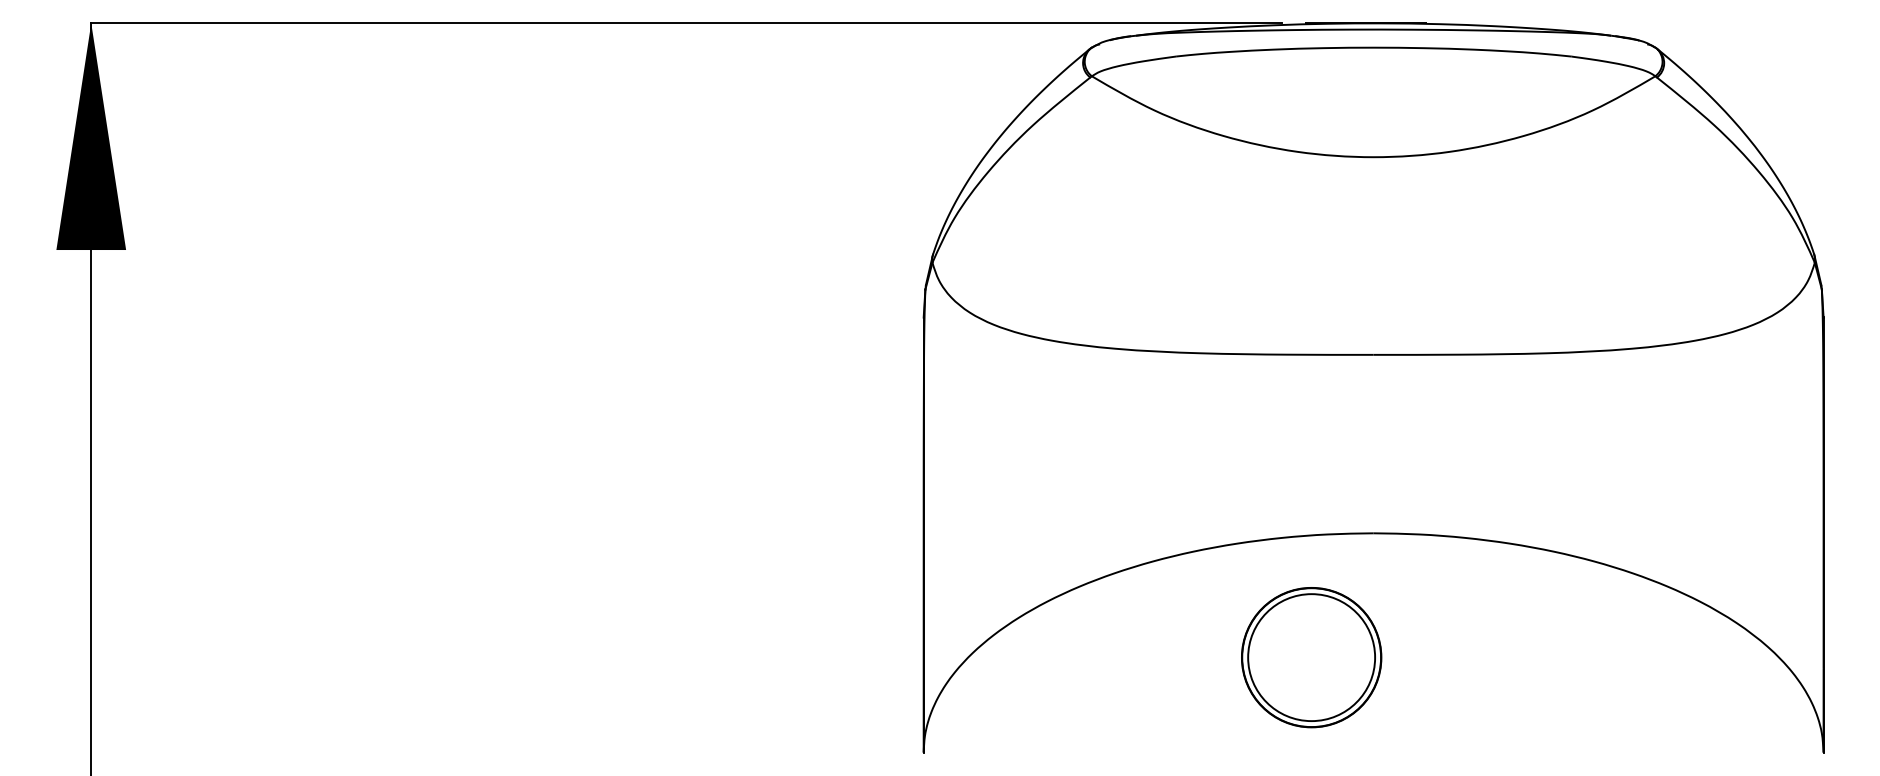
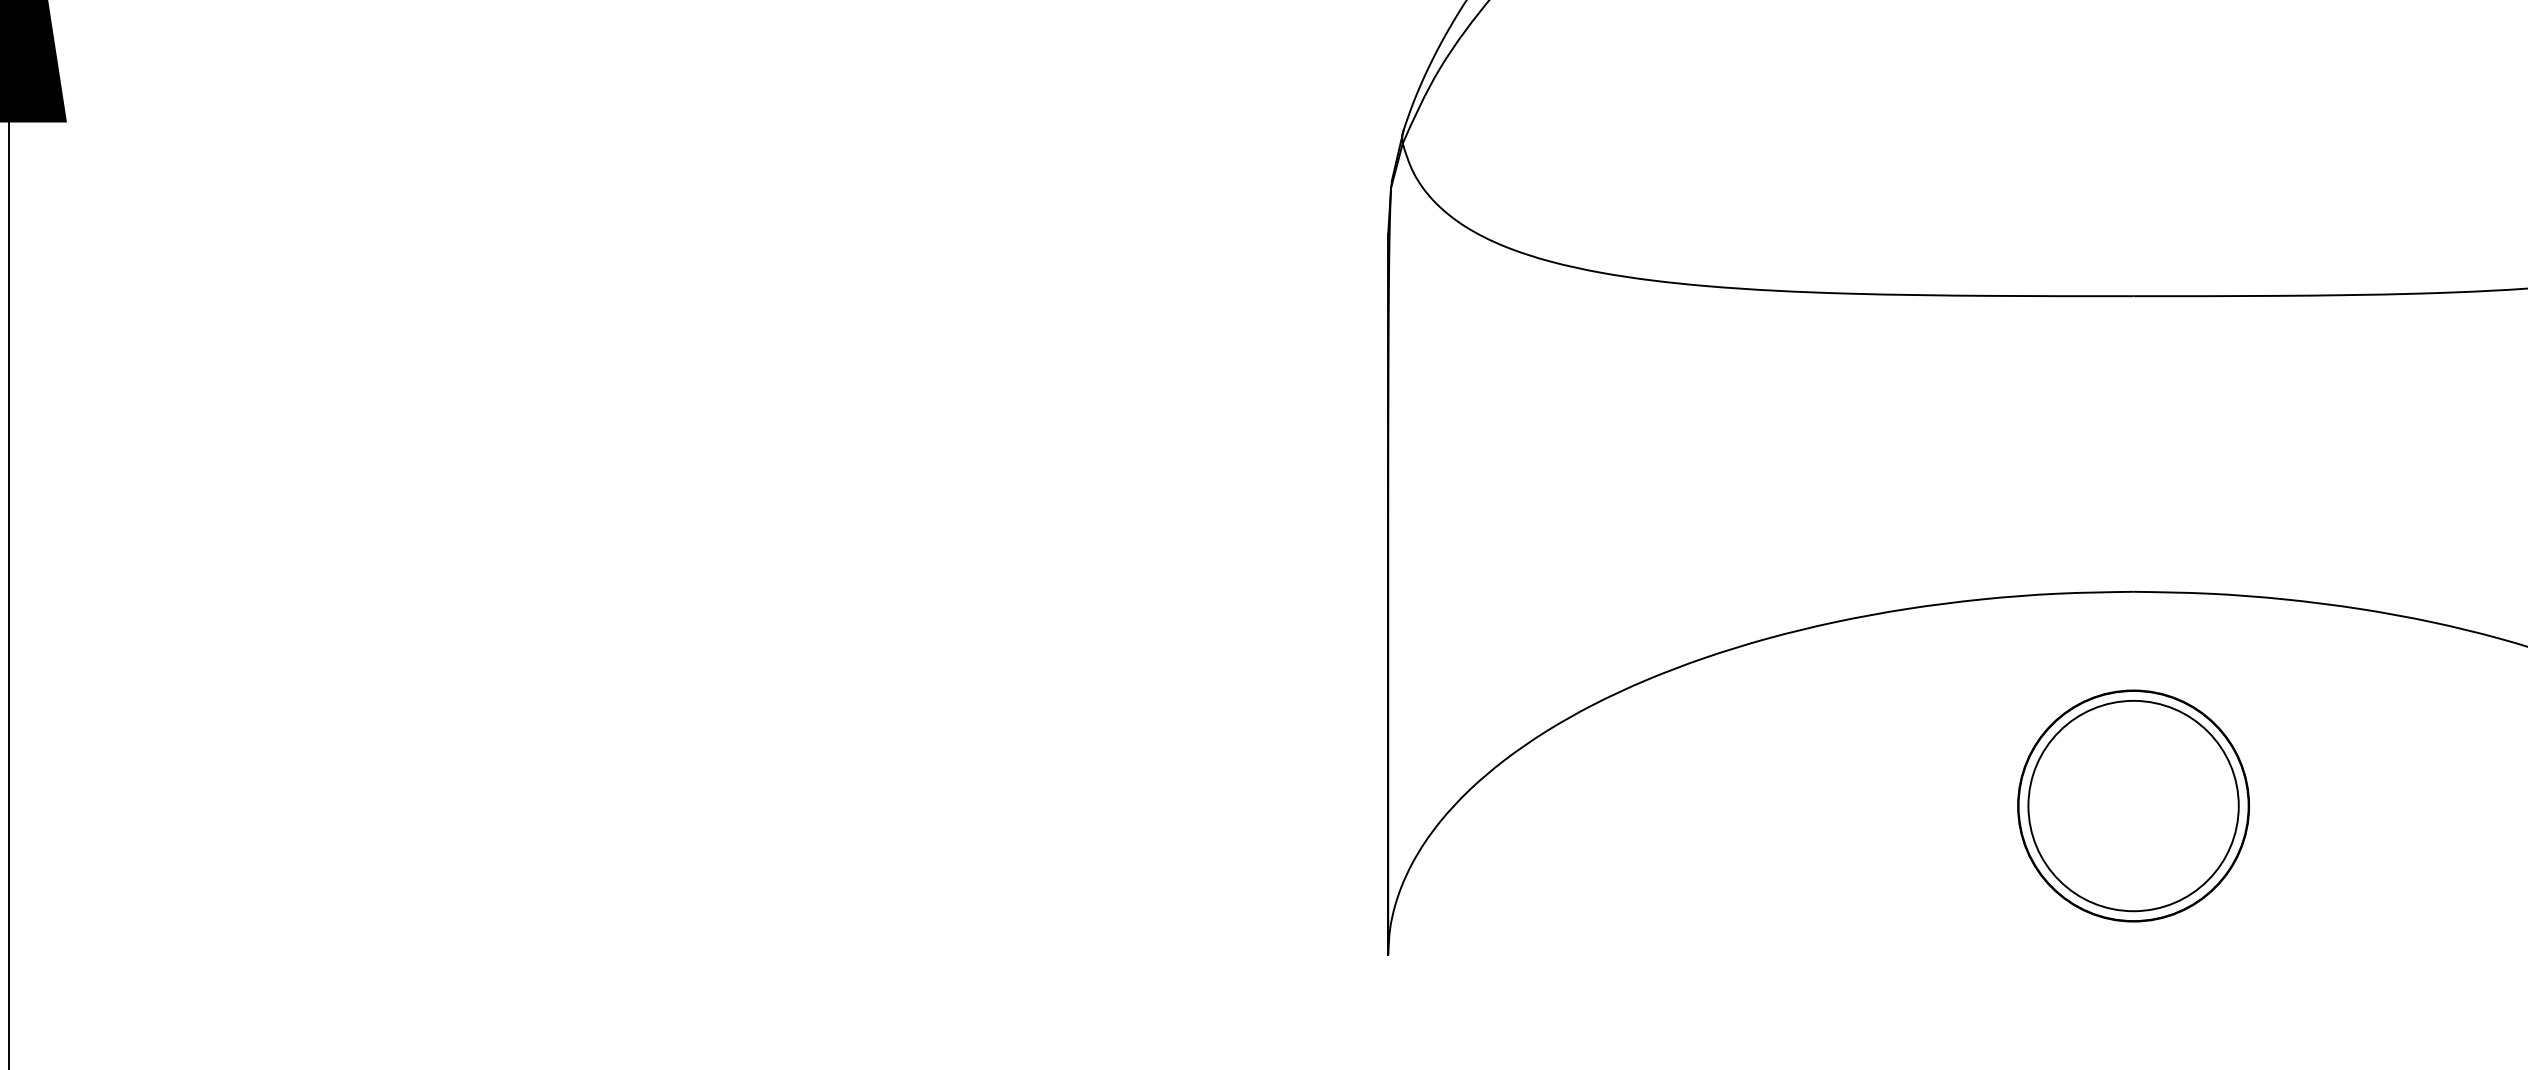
part: (1311, 657) -> (2133, 805), moved

